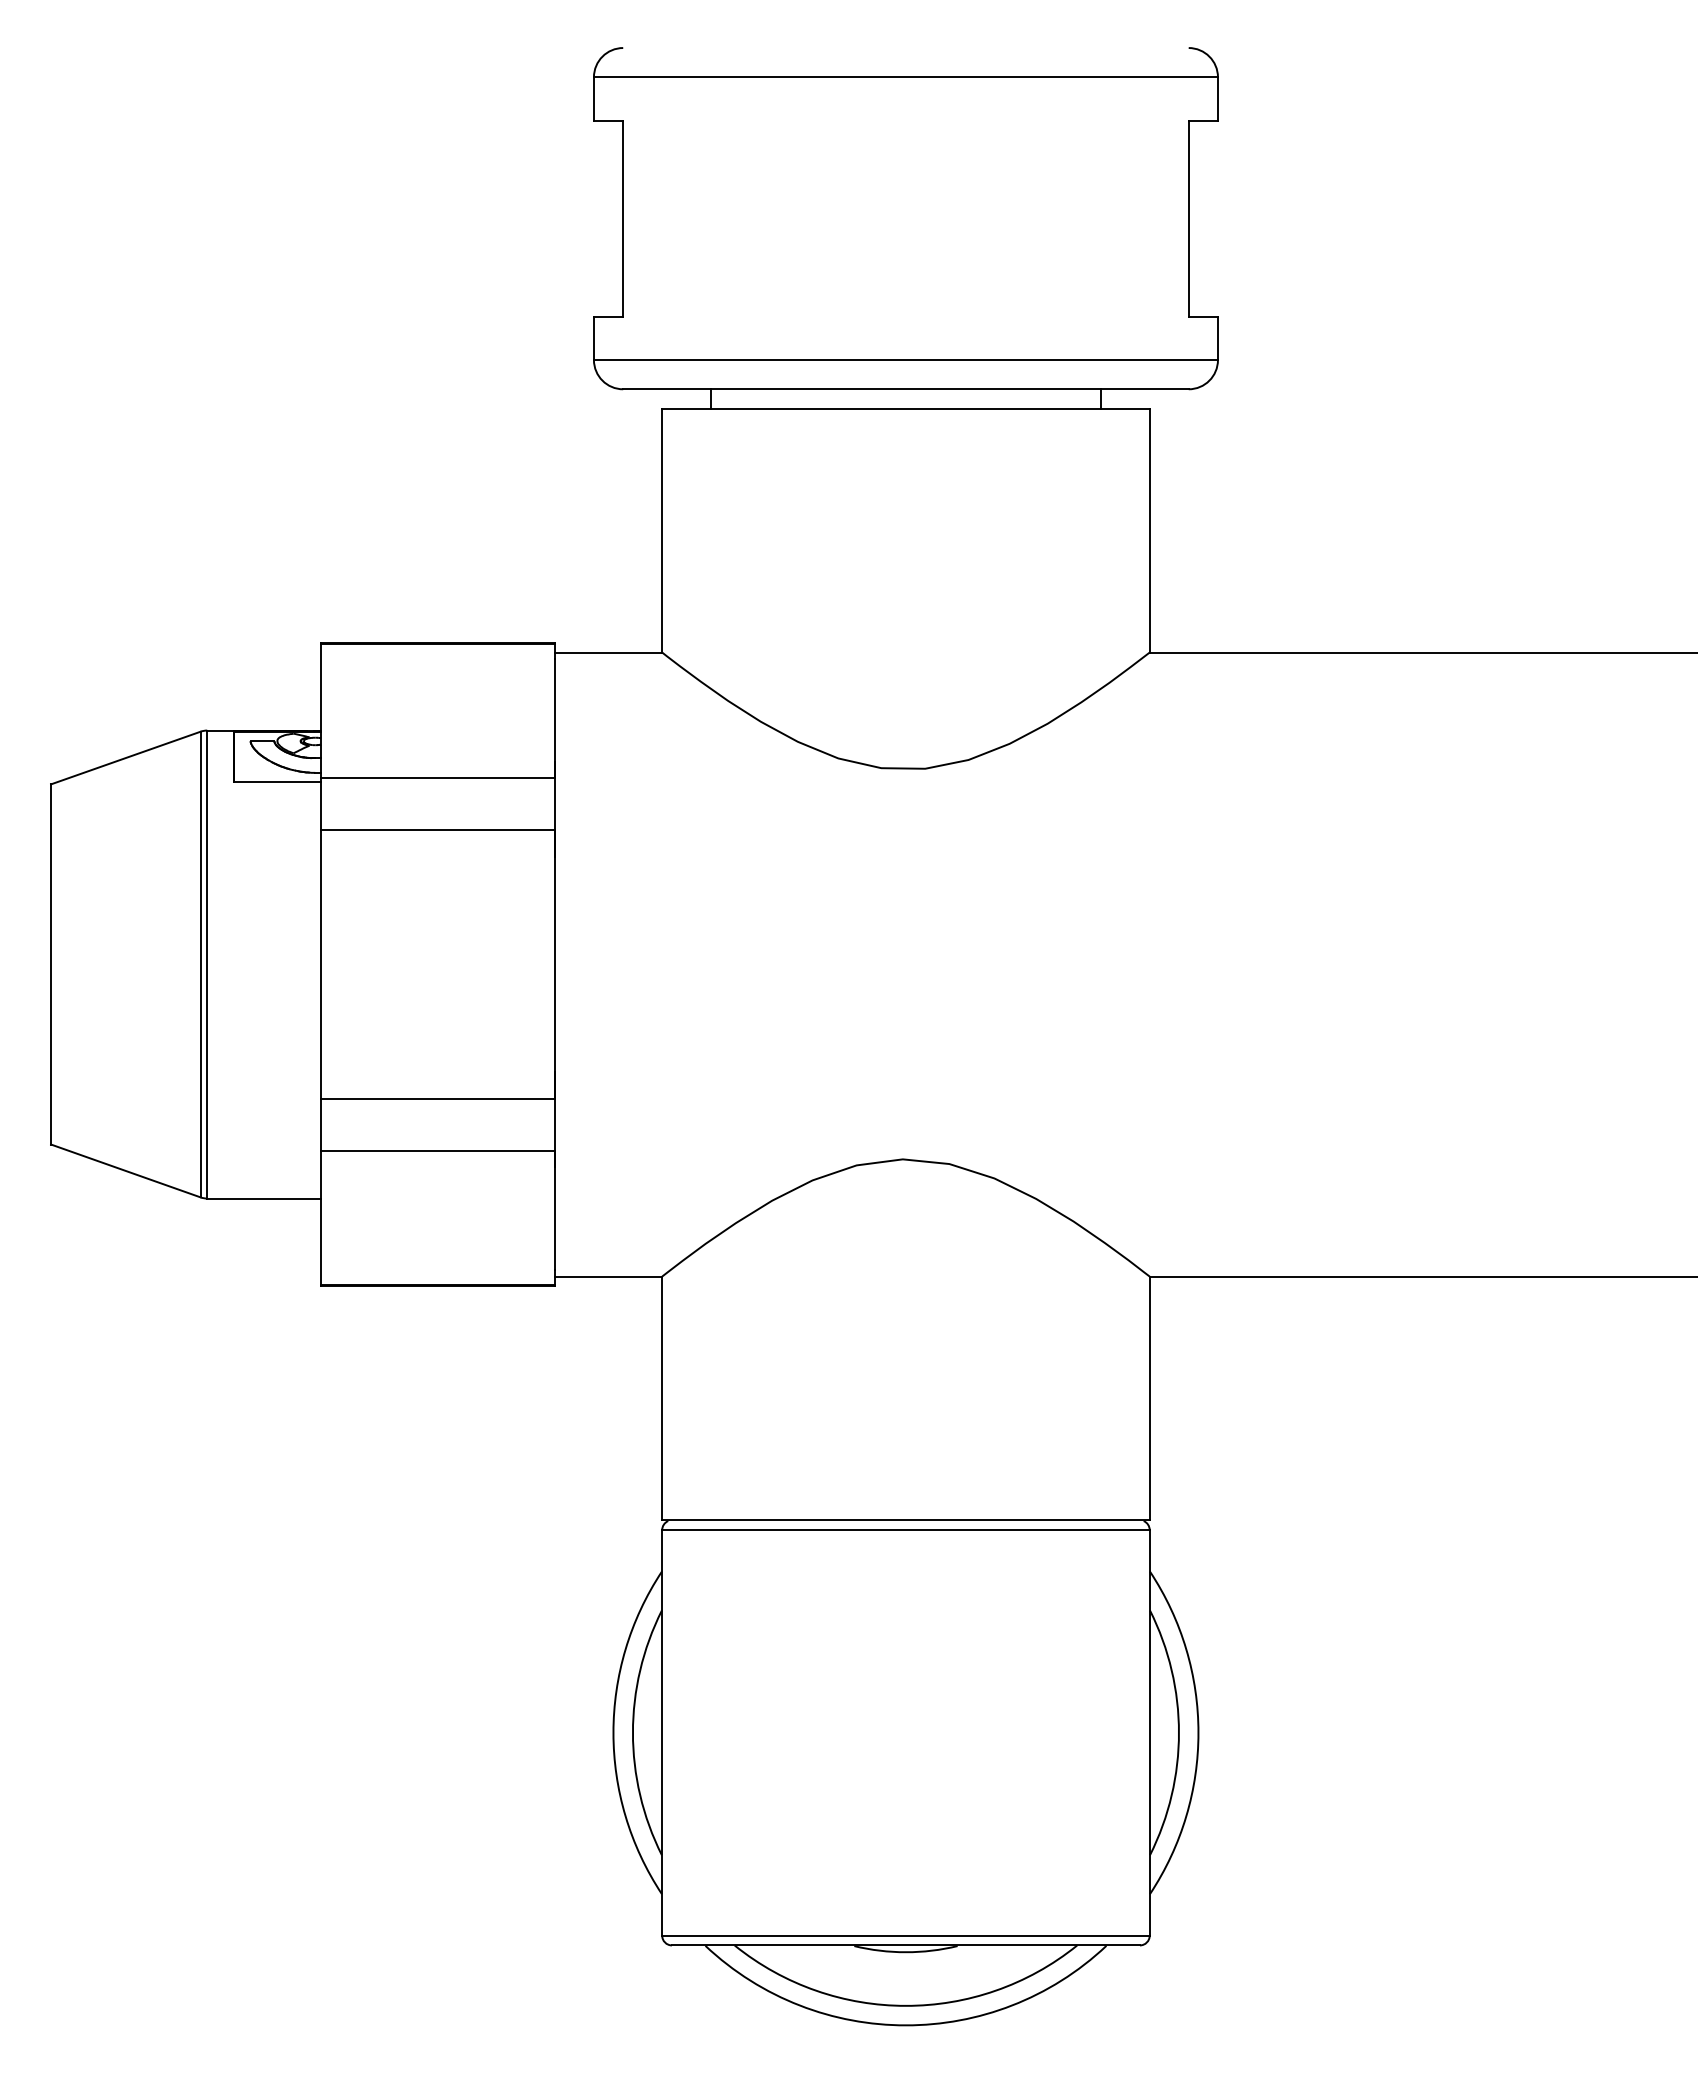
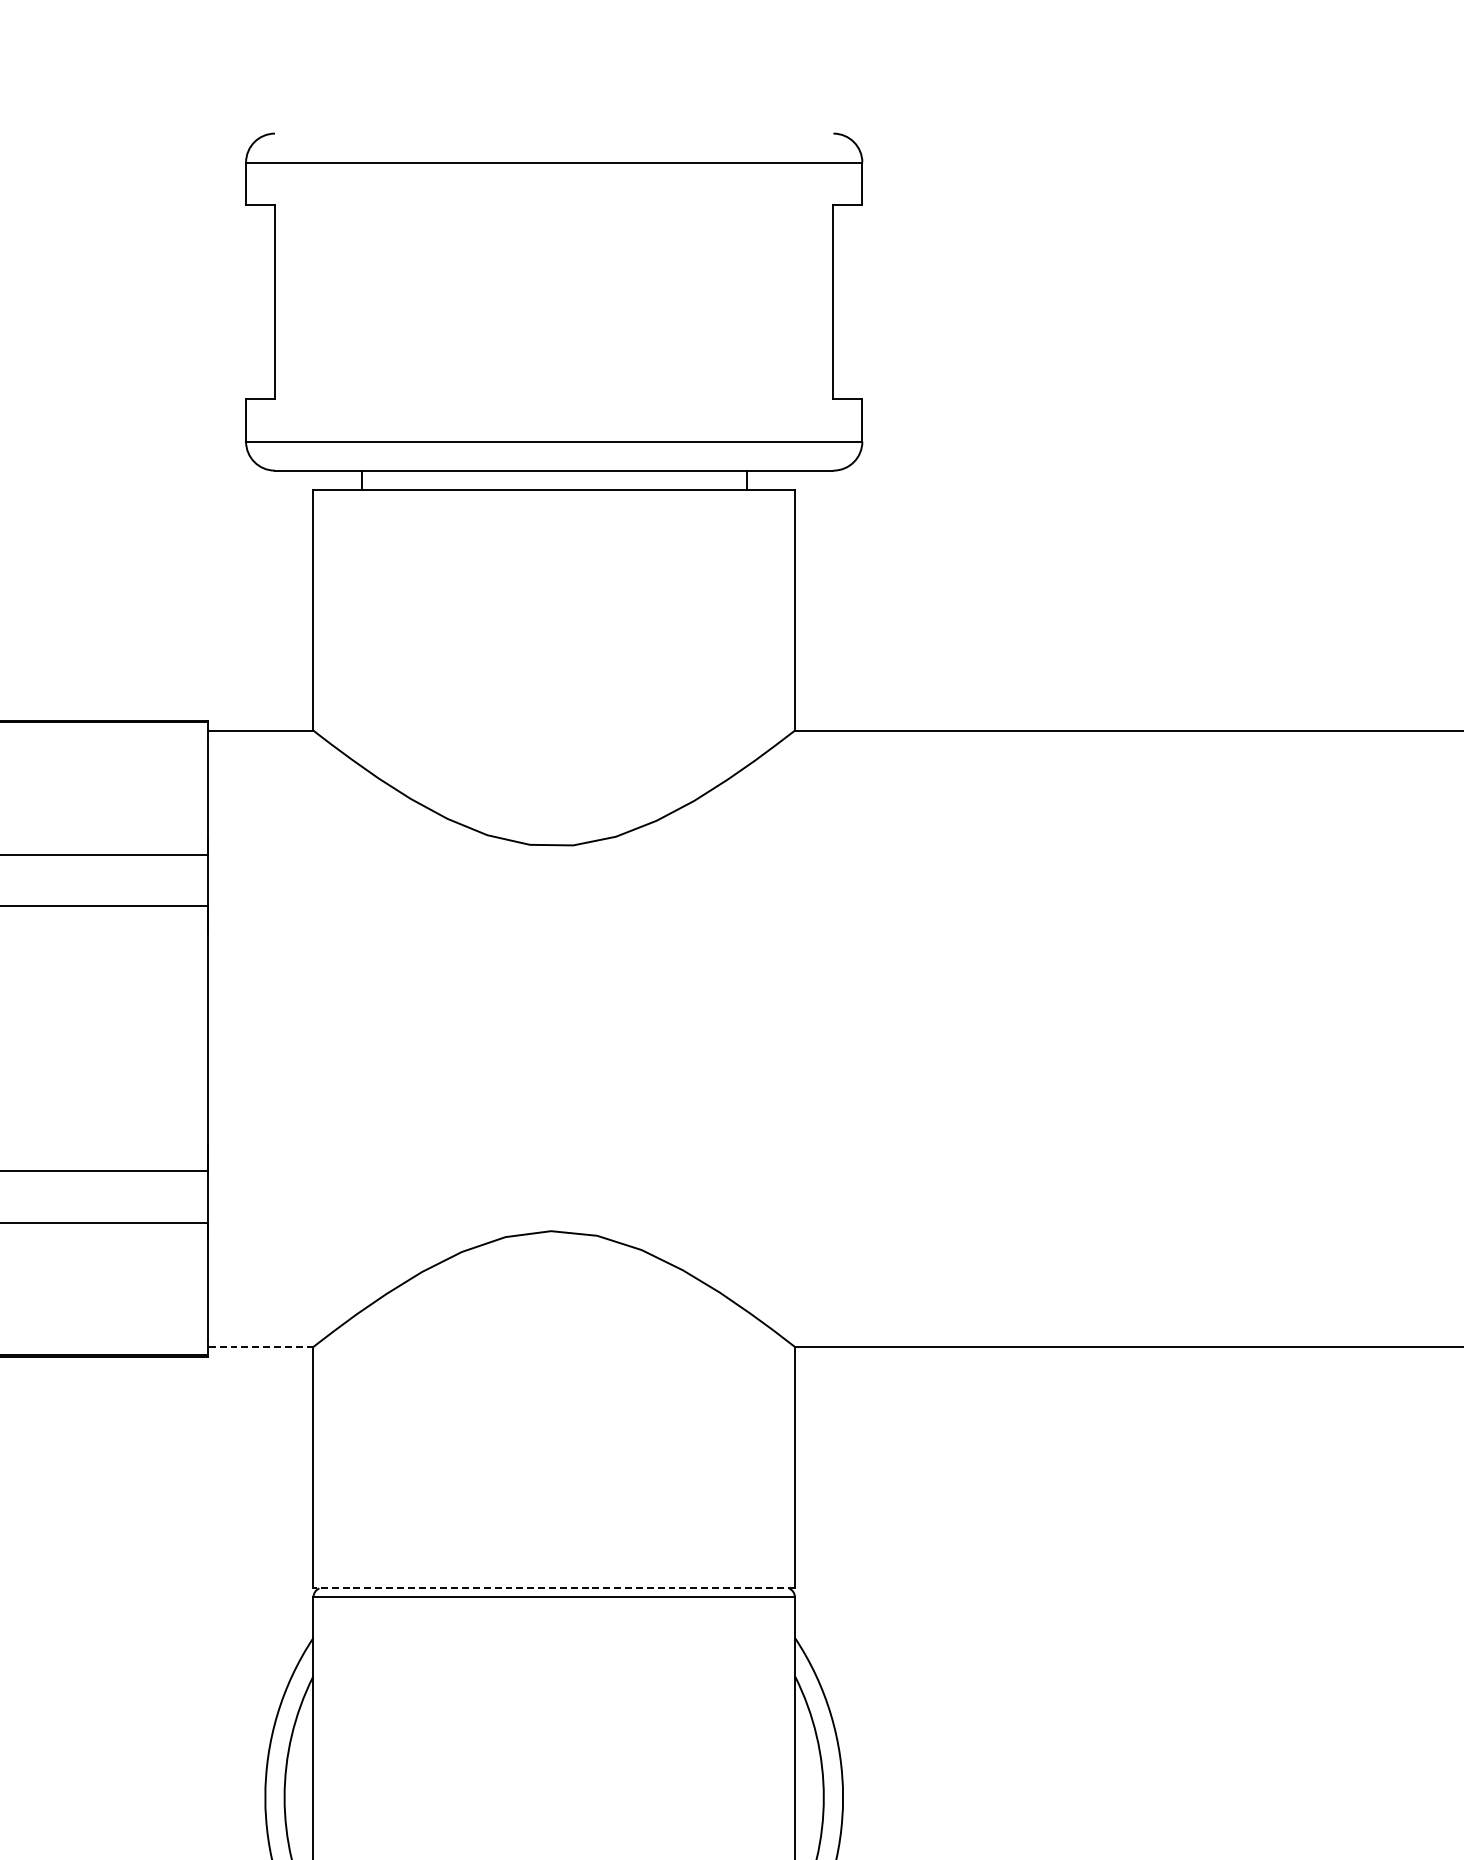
line: (608, 1276) -> (260, 1346), solid -> dashed
line: (905, 1520) -> (553, 1587), solid -> dashed

